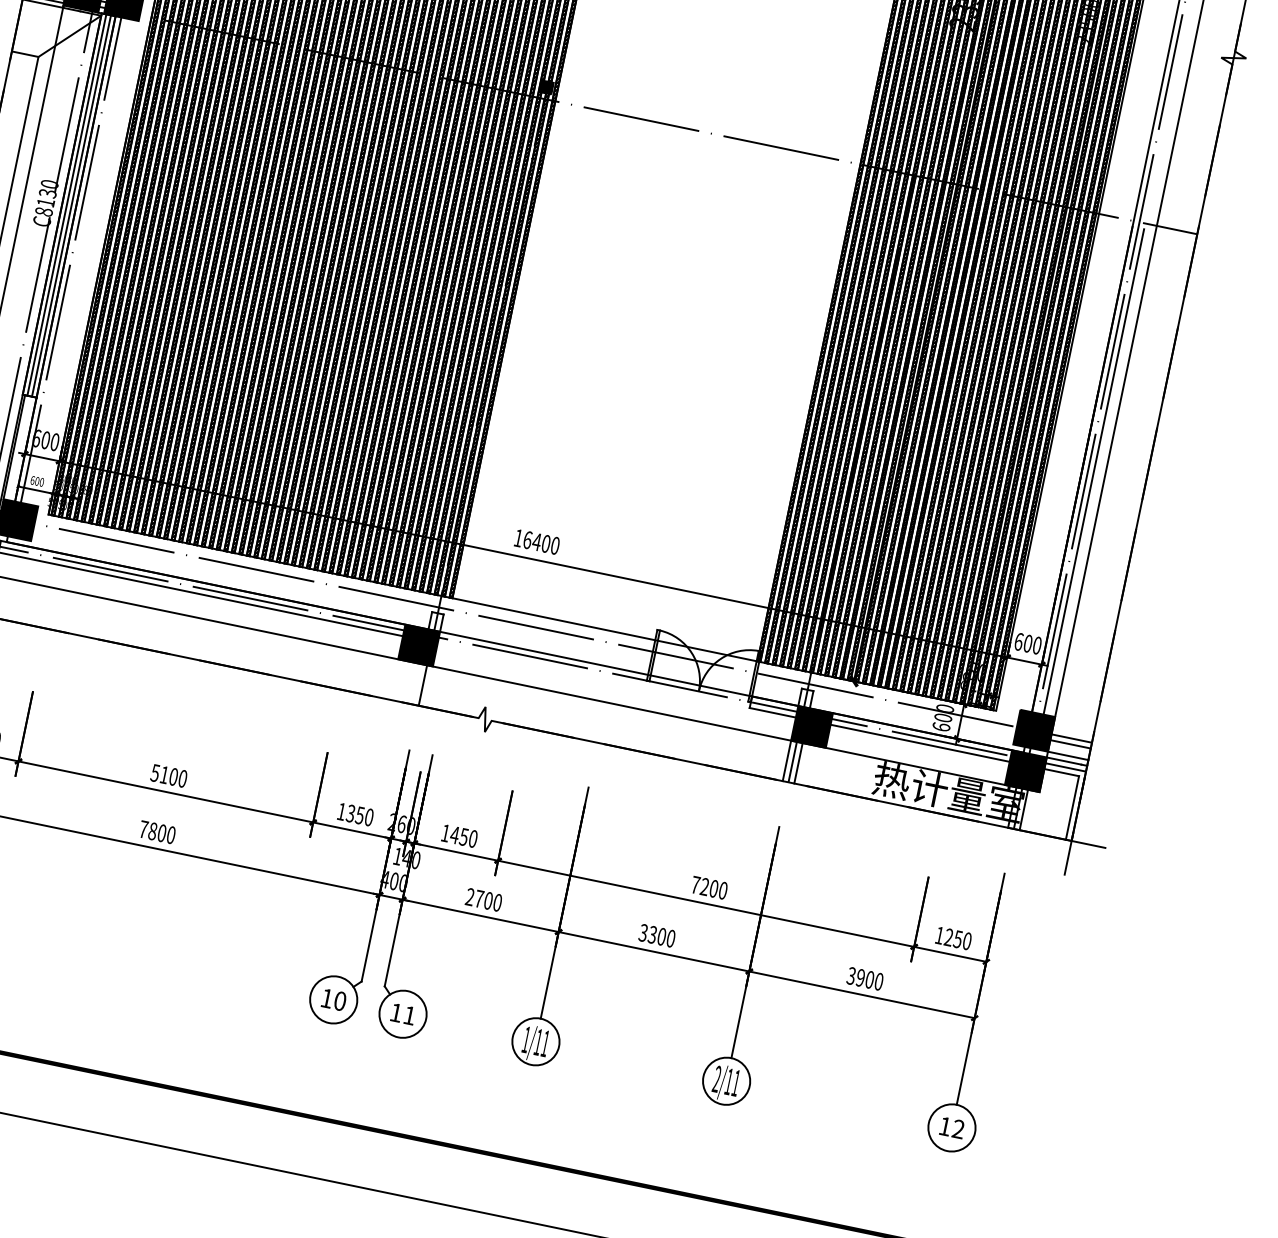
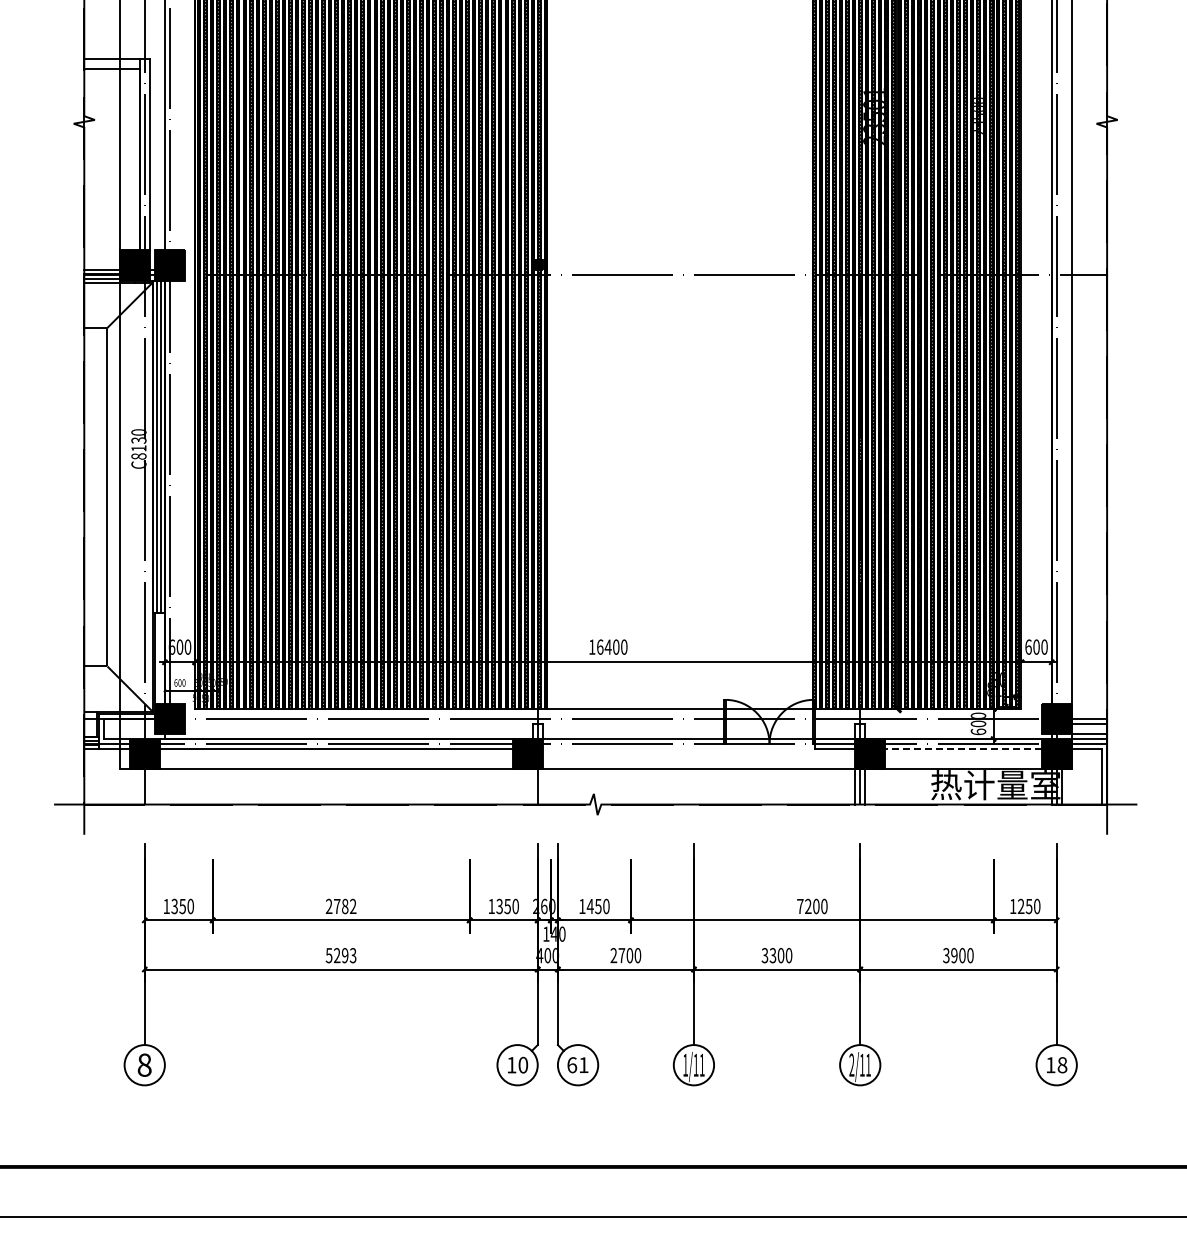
line: (1093, 471) -> (1061, 491), removed
line: (920, 743) -> (963, 749), solid -> dashed
text: (168, 775) -> (340, 906), 5100 -> 2782
text: (156, 832) -> (340, 955), 7800 -> 5293
text: (396, 1013) -> (572, 1065), 11 -> 61
text: (958, 1129) -> (1062, 1065), 12 -> 18

